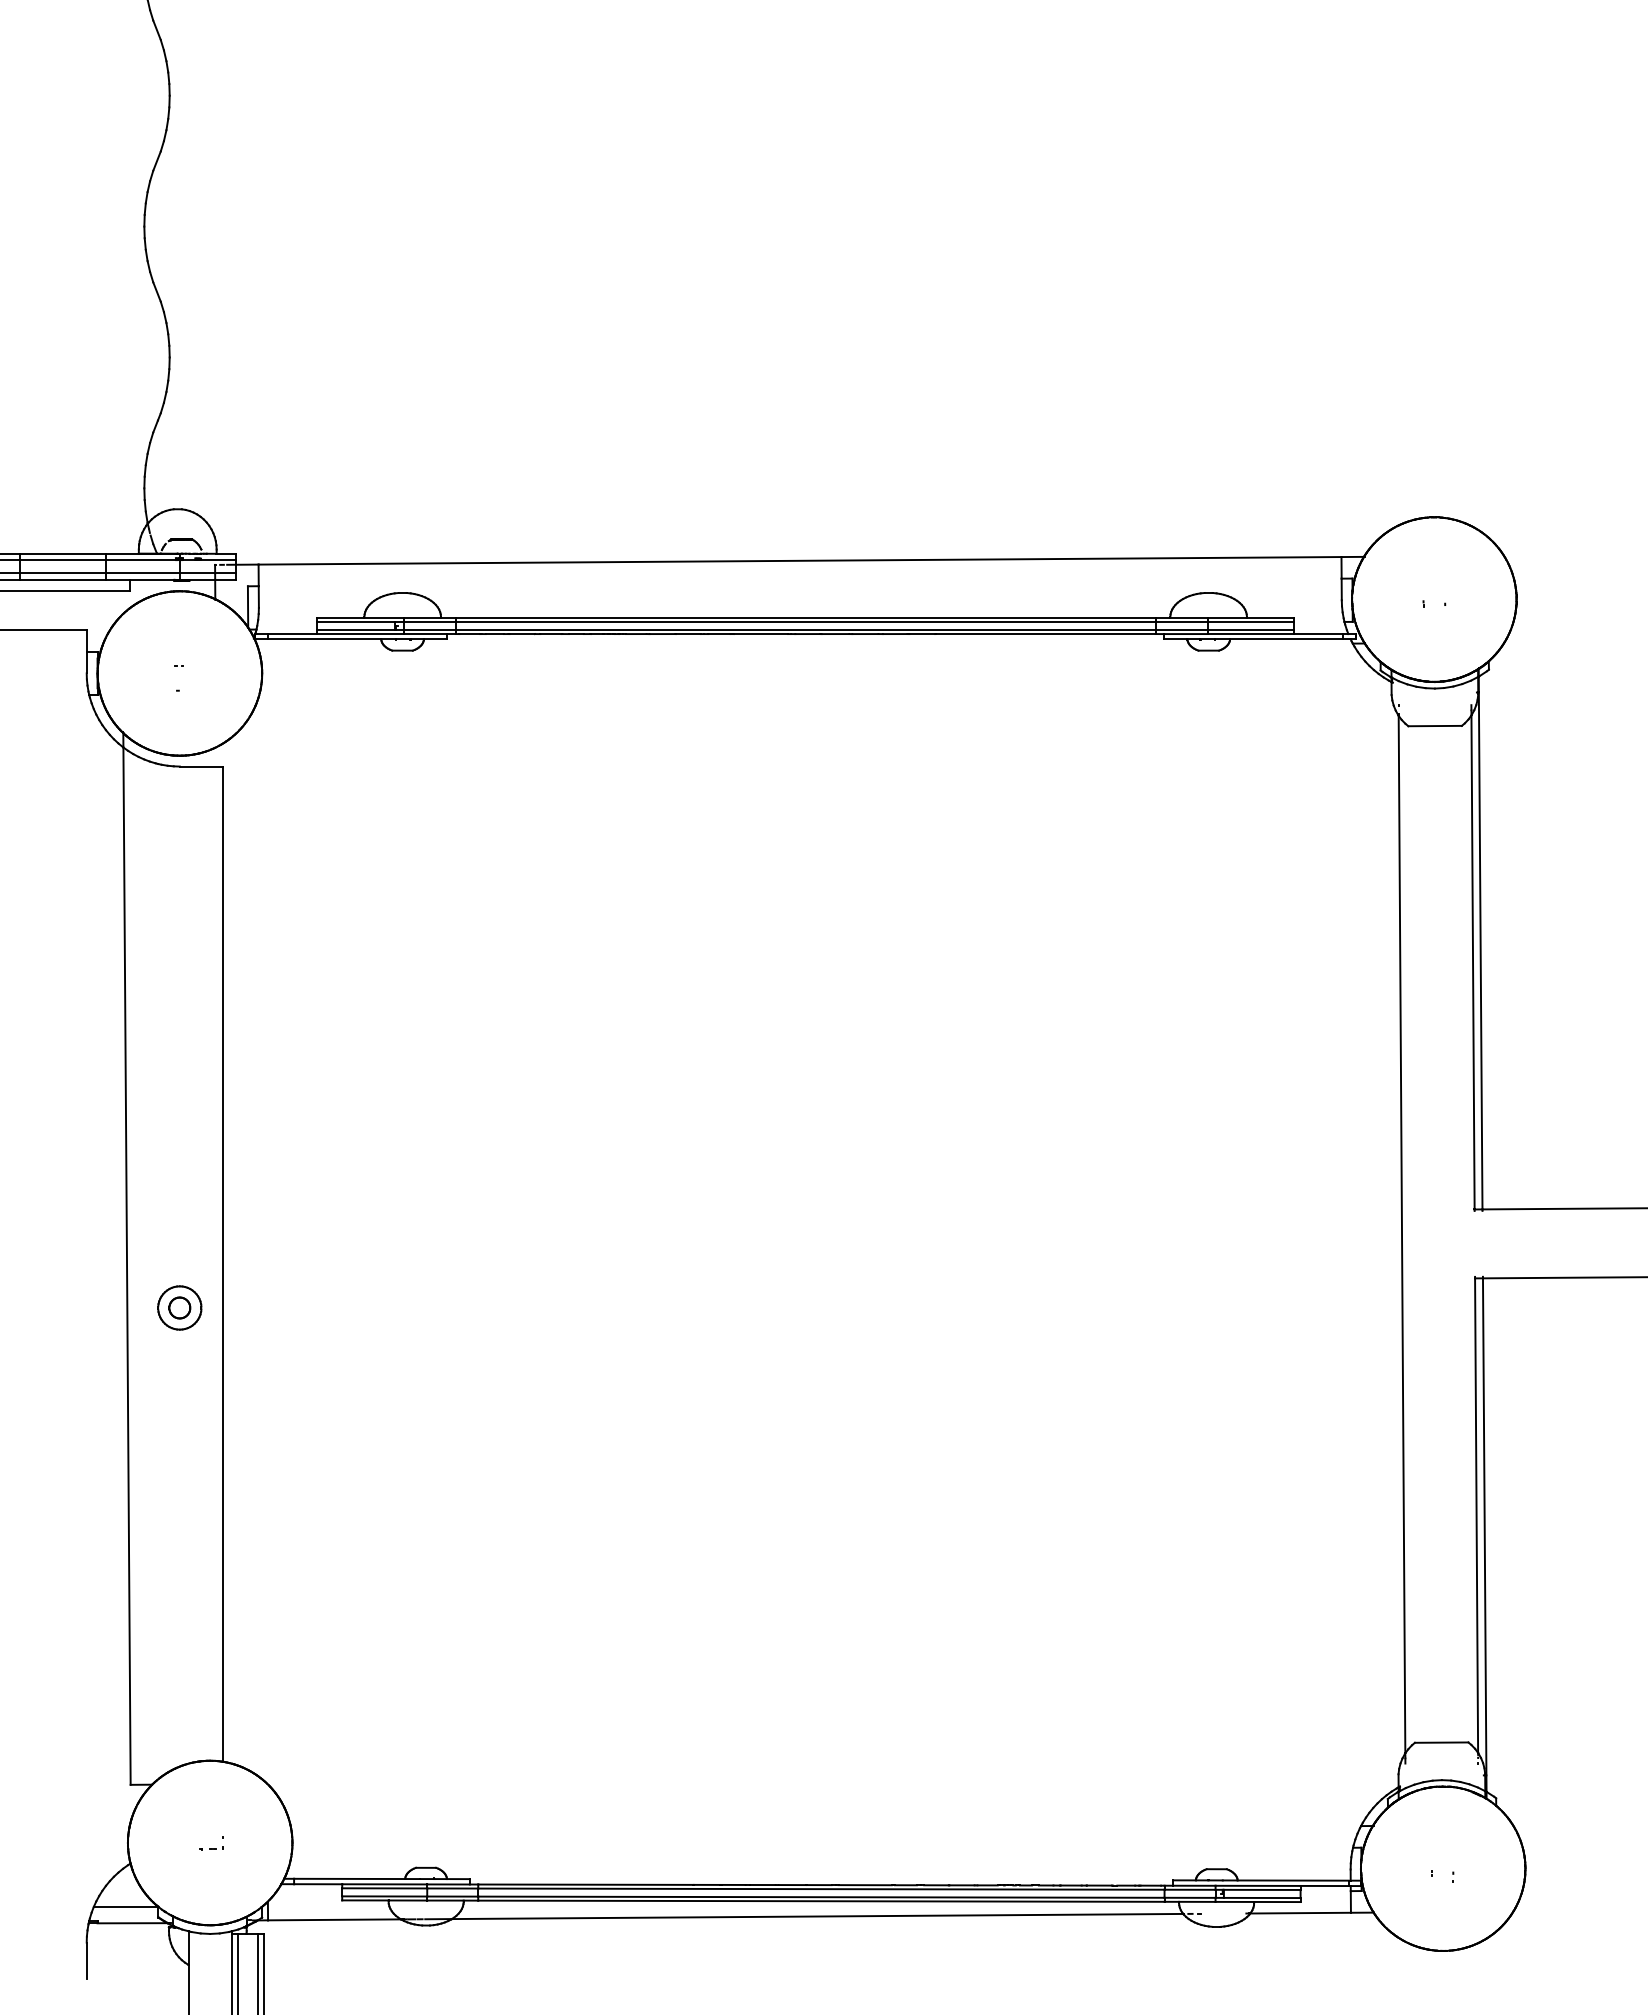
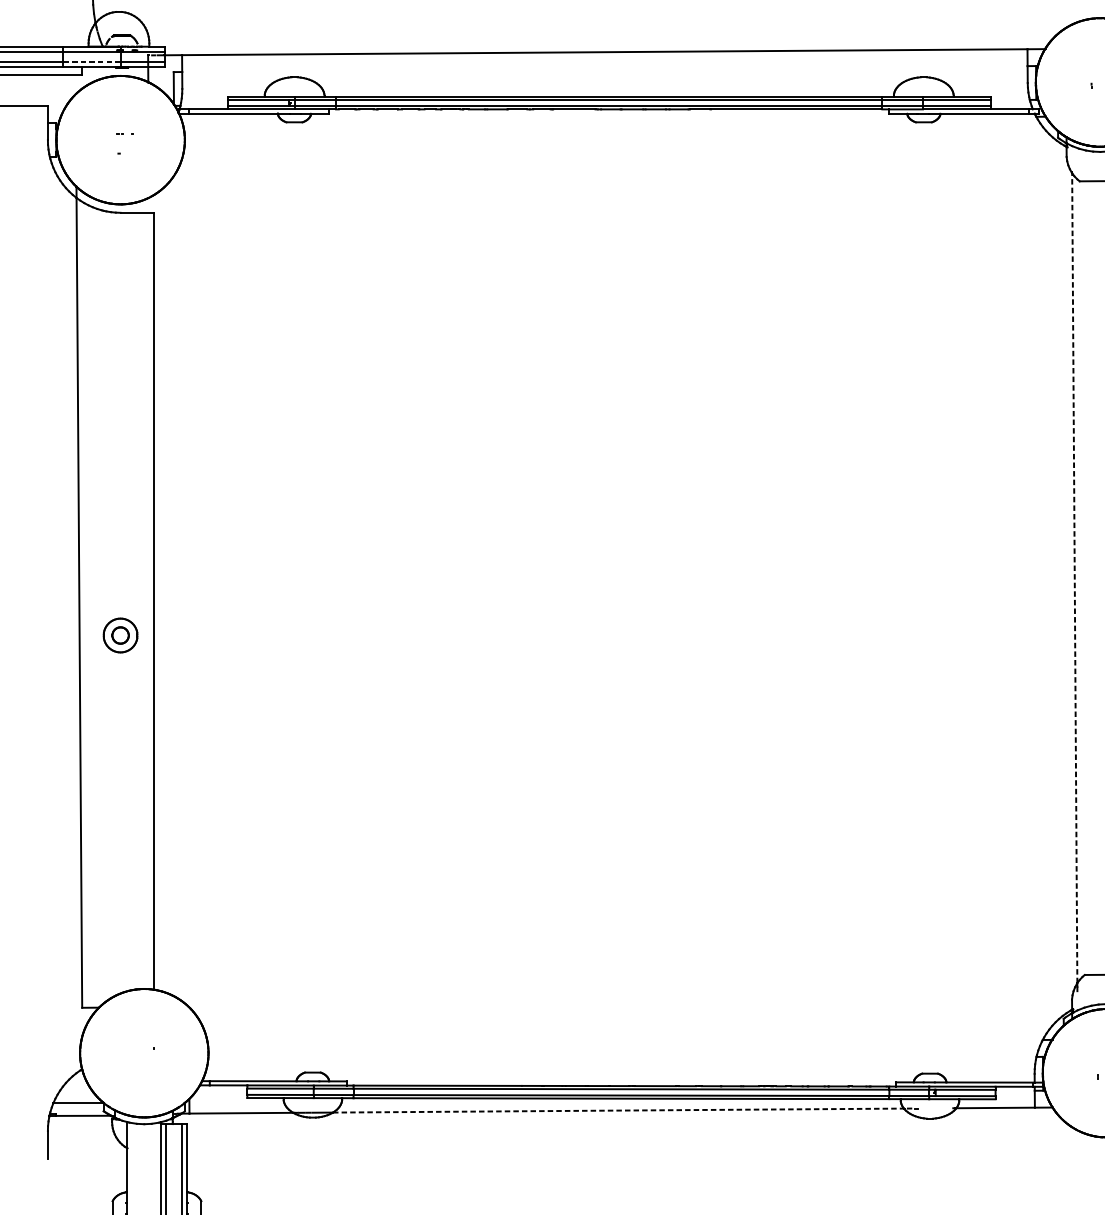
line: (143, 573) -> (92, 62), solid -> dashed
line: (1402, 1234) -> (1075, 578), solid -> dashed
part: (211, 1848) -> (145, 1057), removed
line: (817, 1916) -> (618, 1110), solid -> dashed

